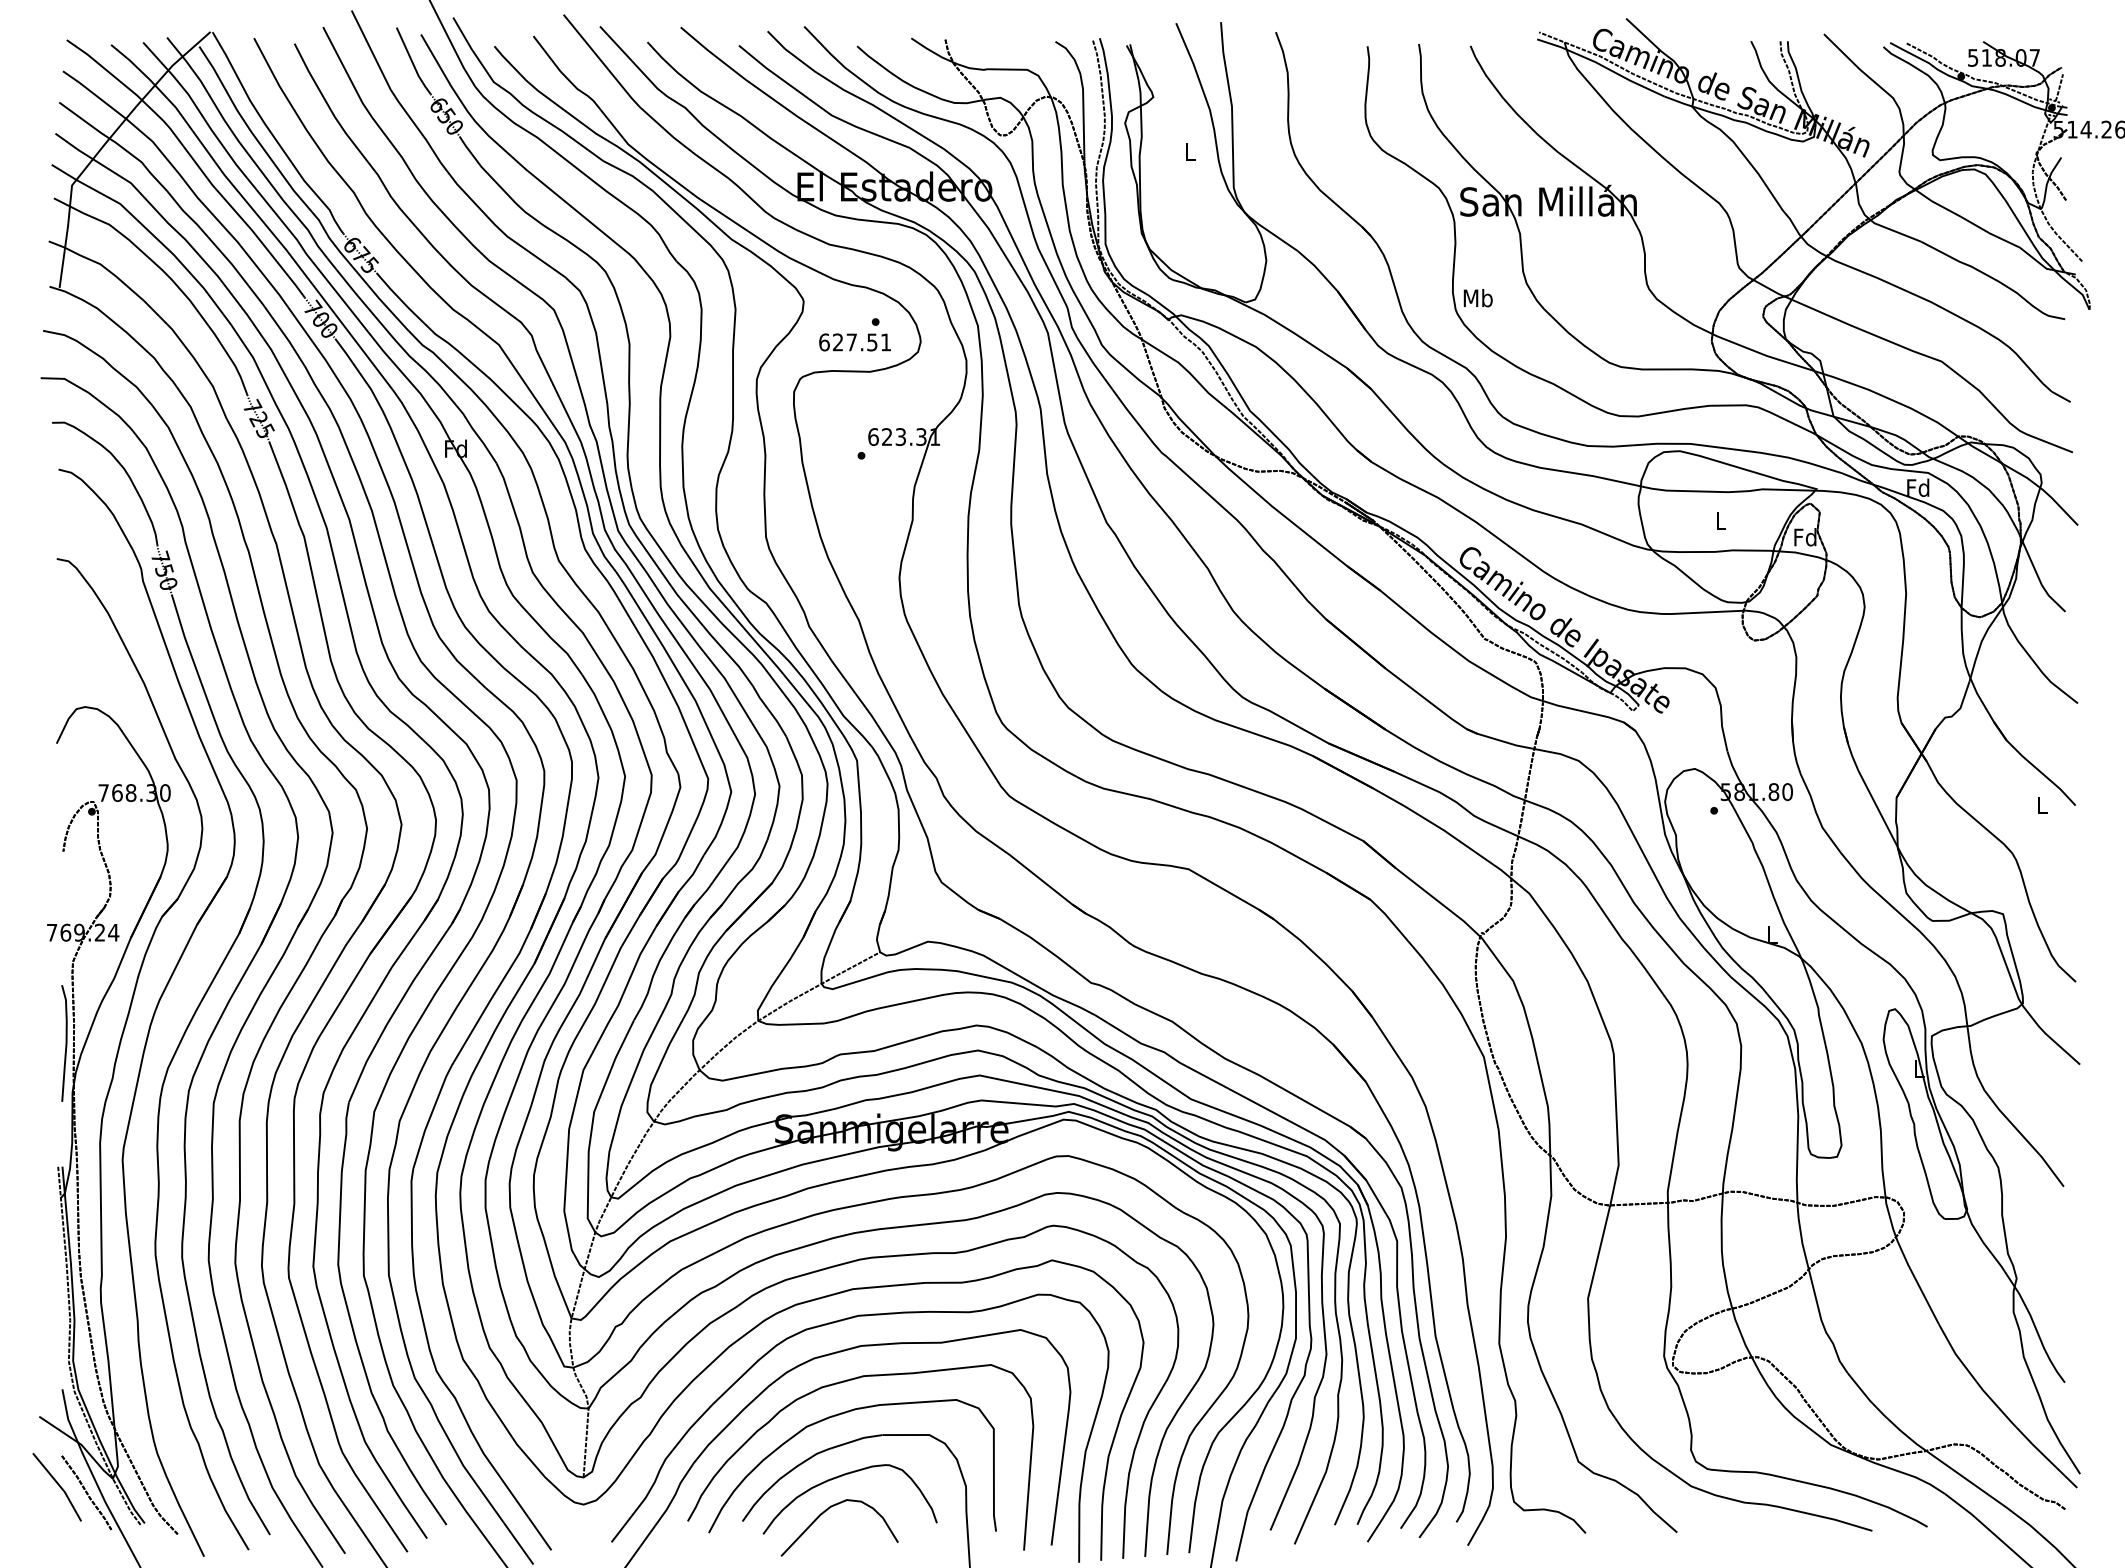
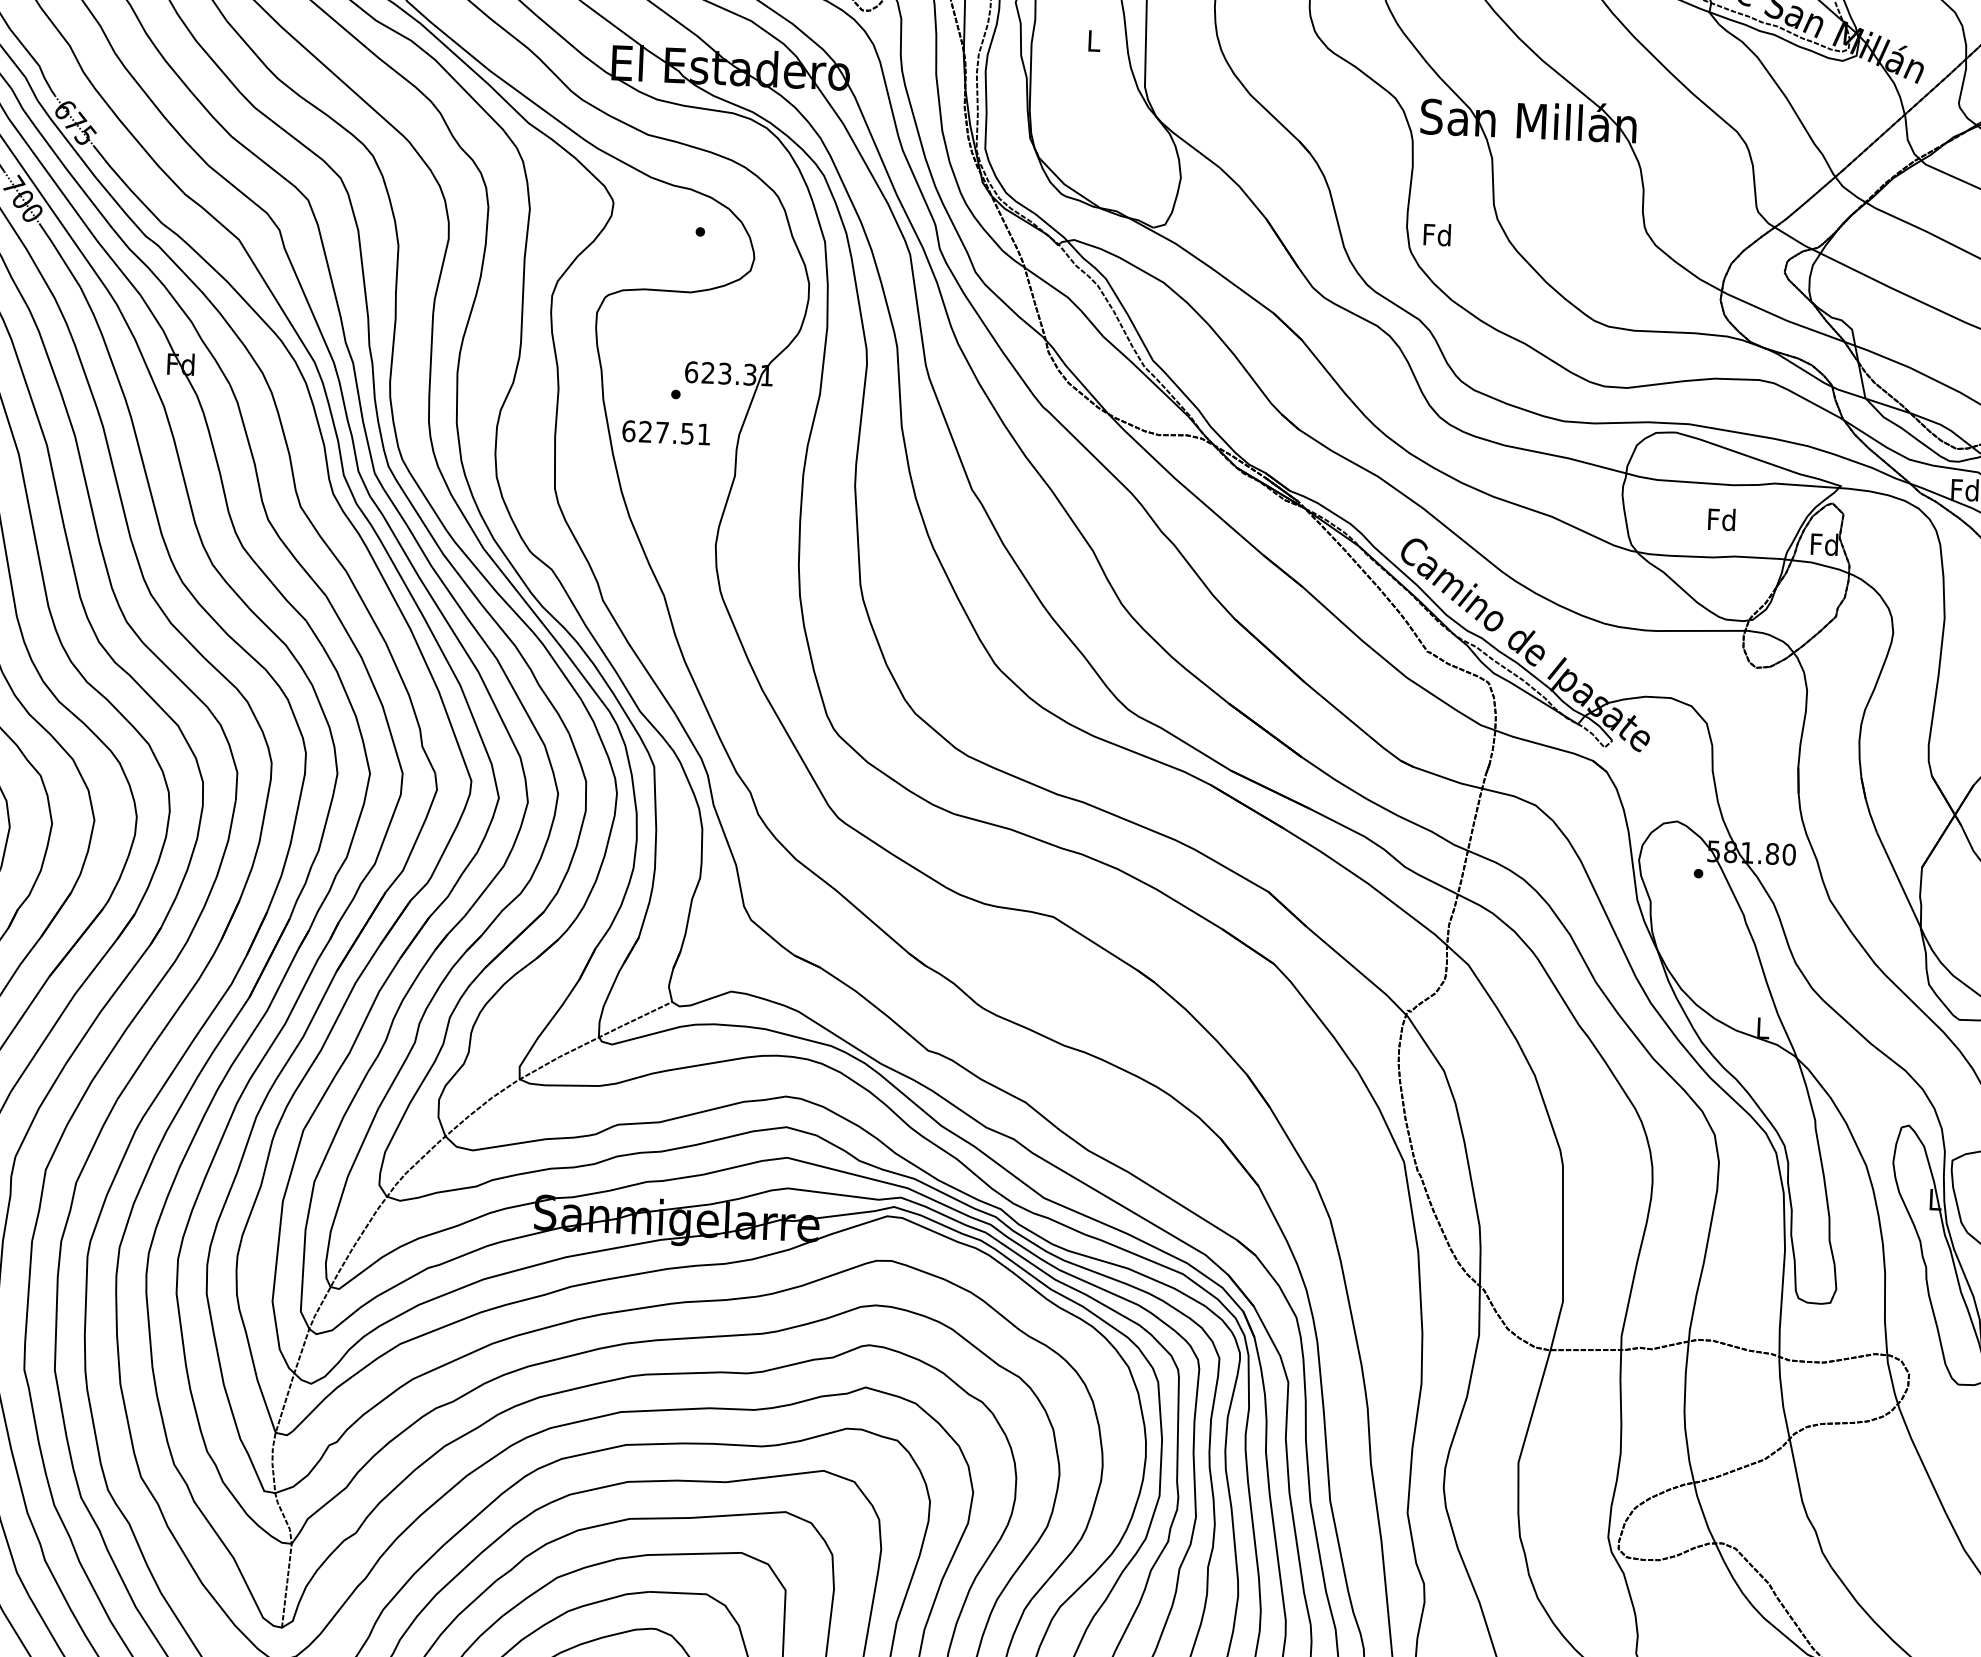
text: (1477, 298) -> (1436, 235), Mb -> Fd
text: (854, 342) -> (665, 432), moved
text: (1720, 520) -> (1721, 519), L -> Fd

